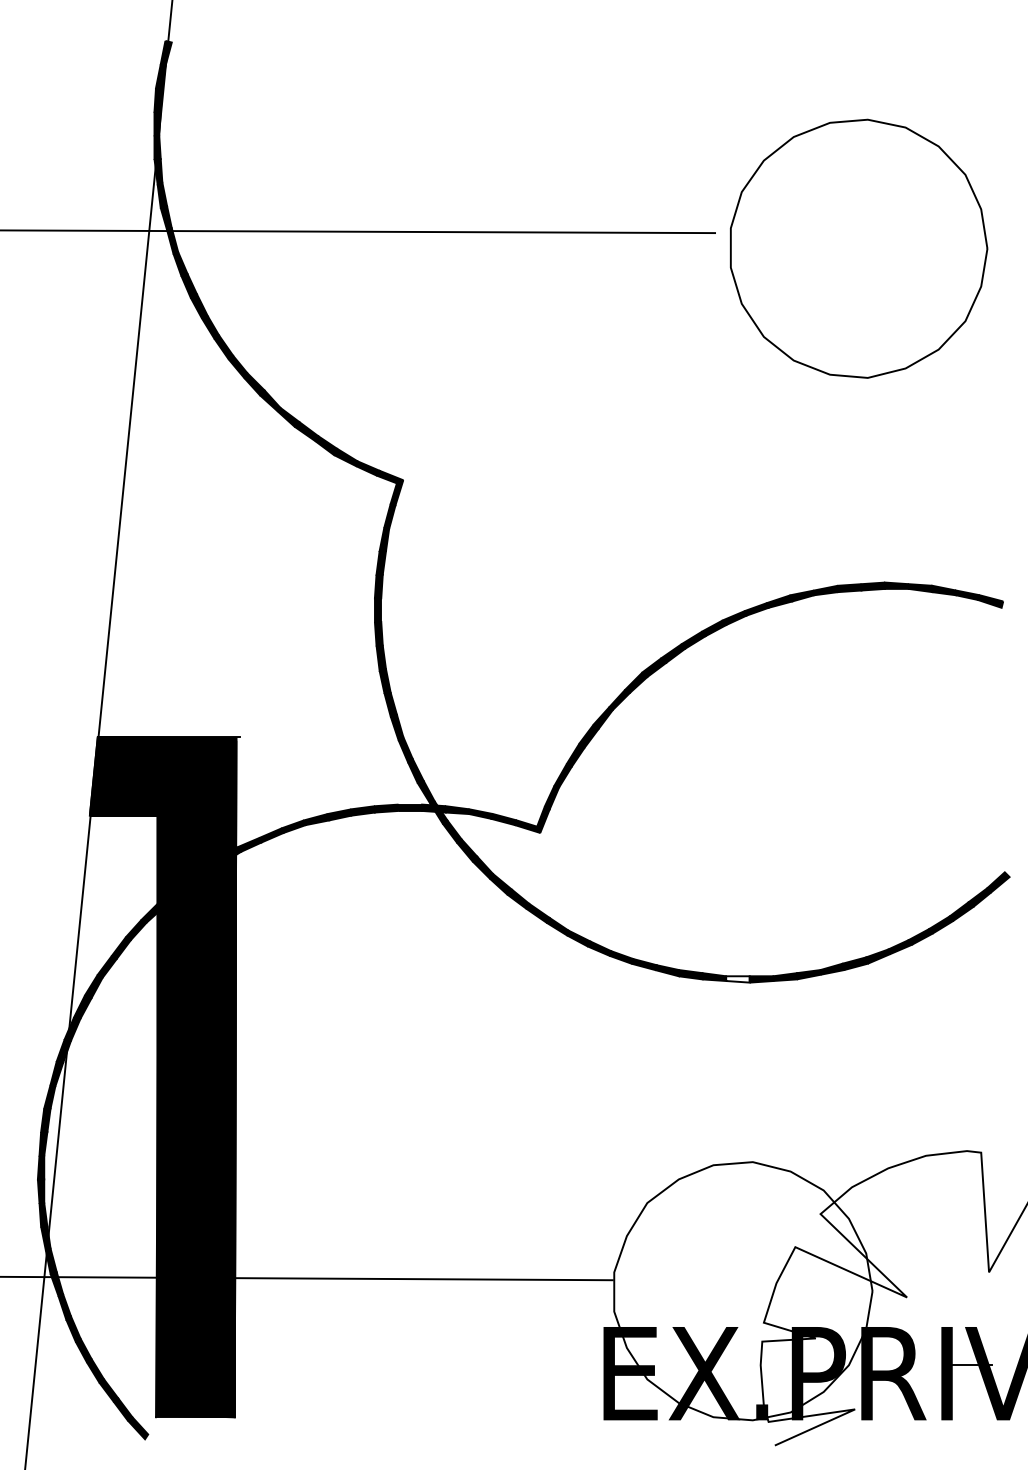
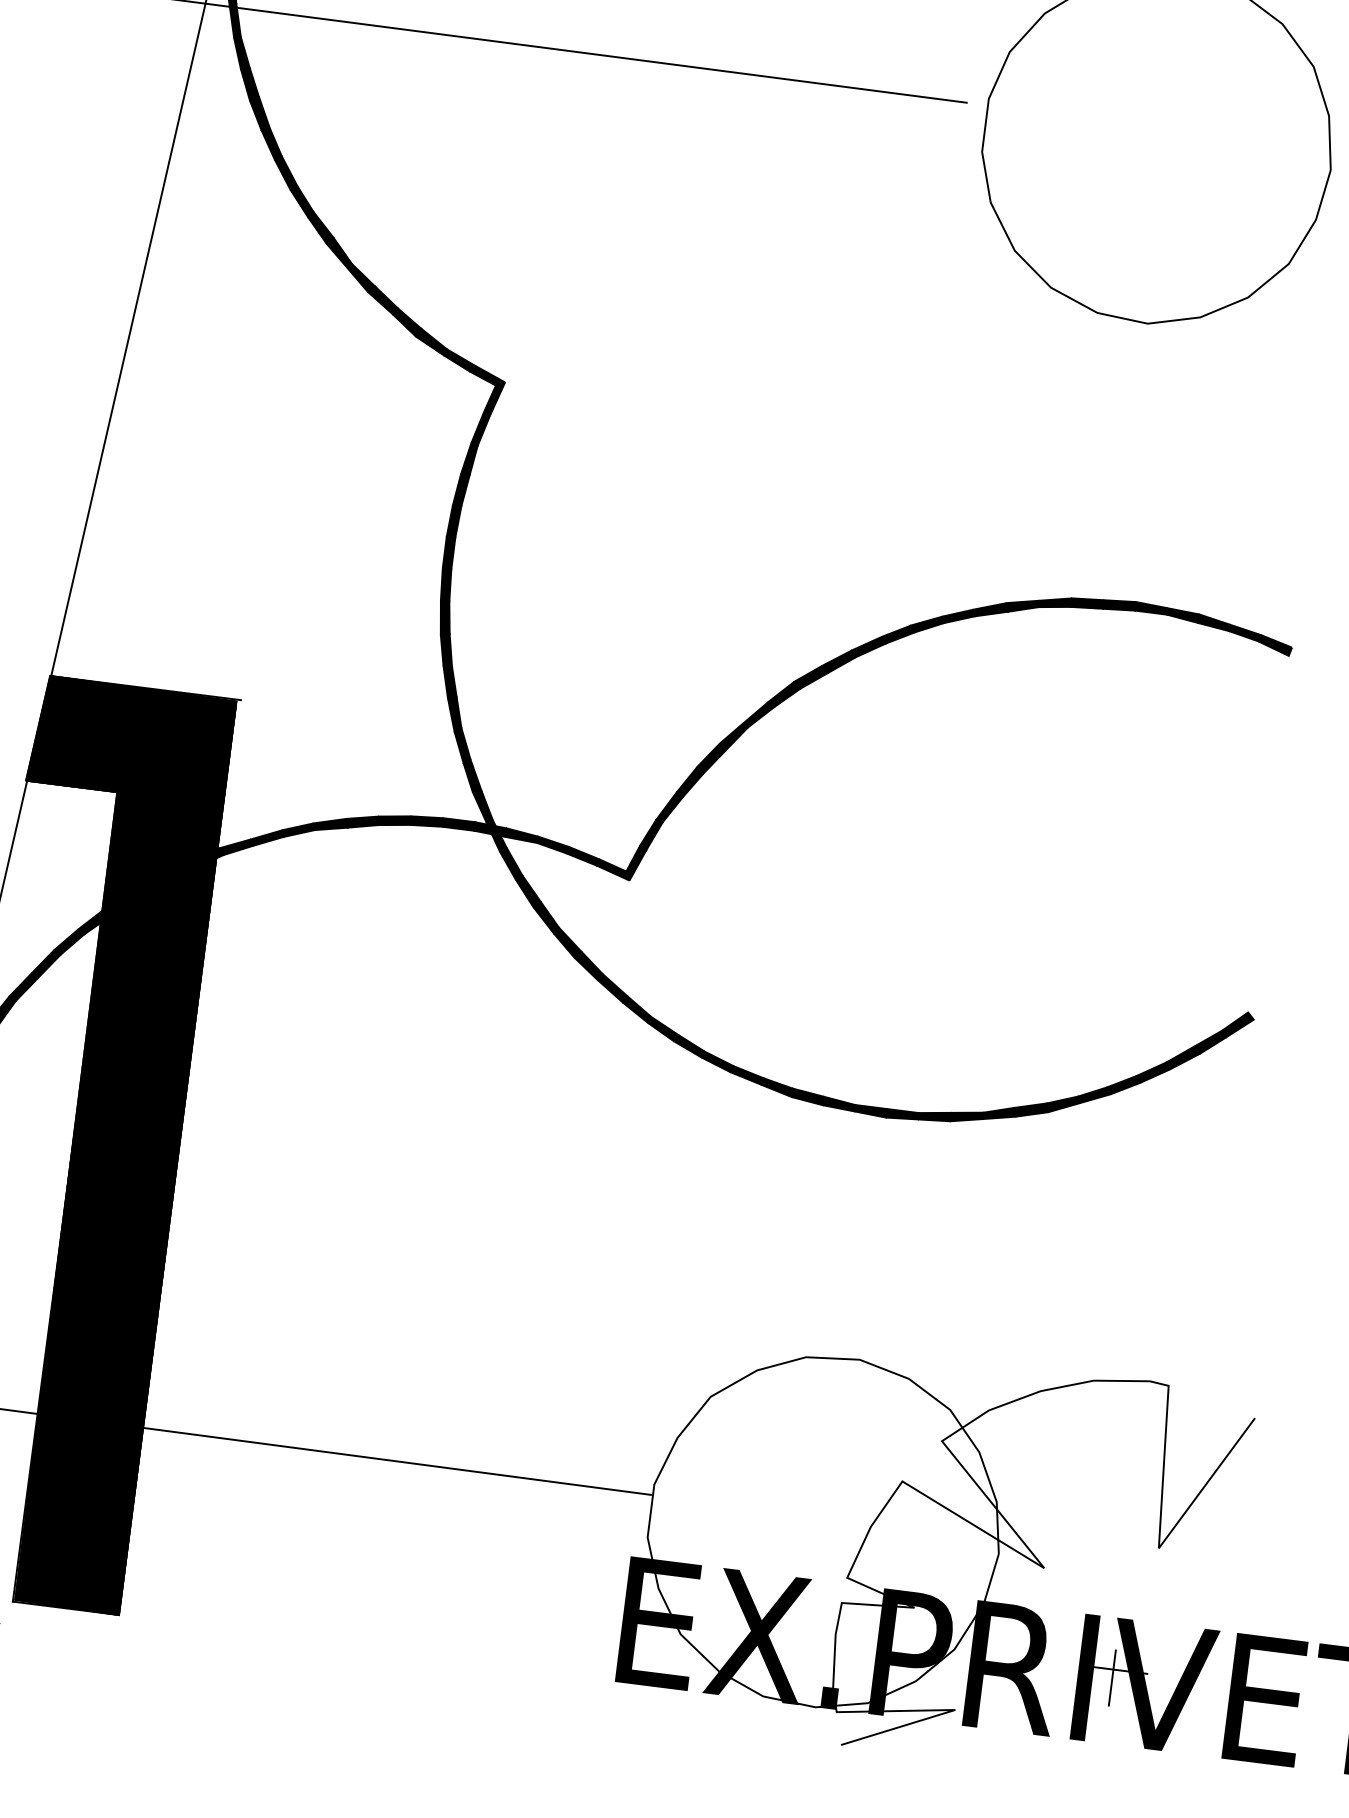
fill: (737, 979) -> (870, 1111), added
line: (967, 1371) -> (1112, 1678), added

